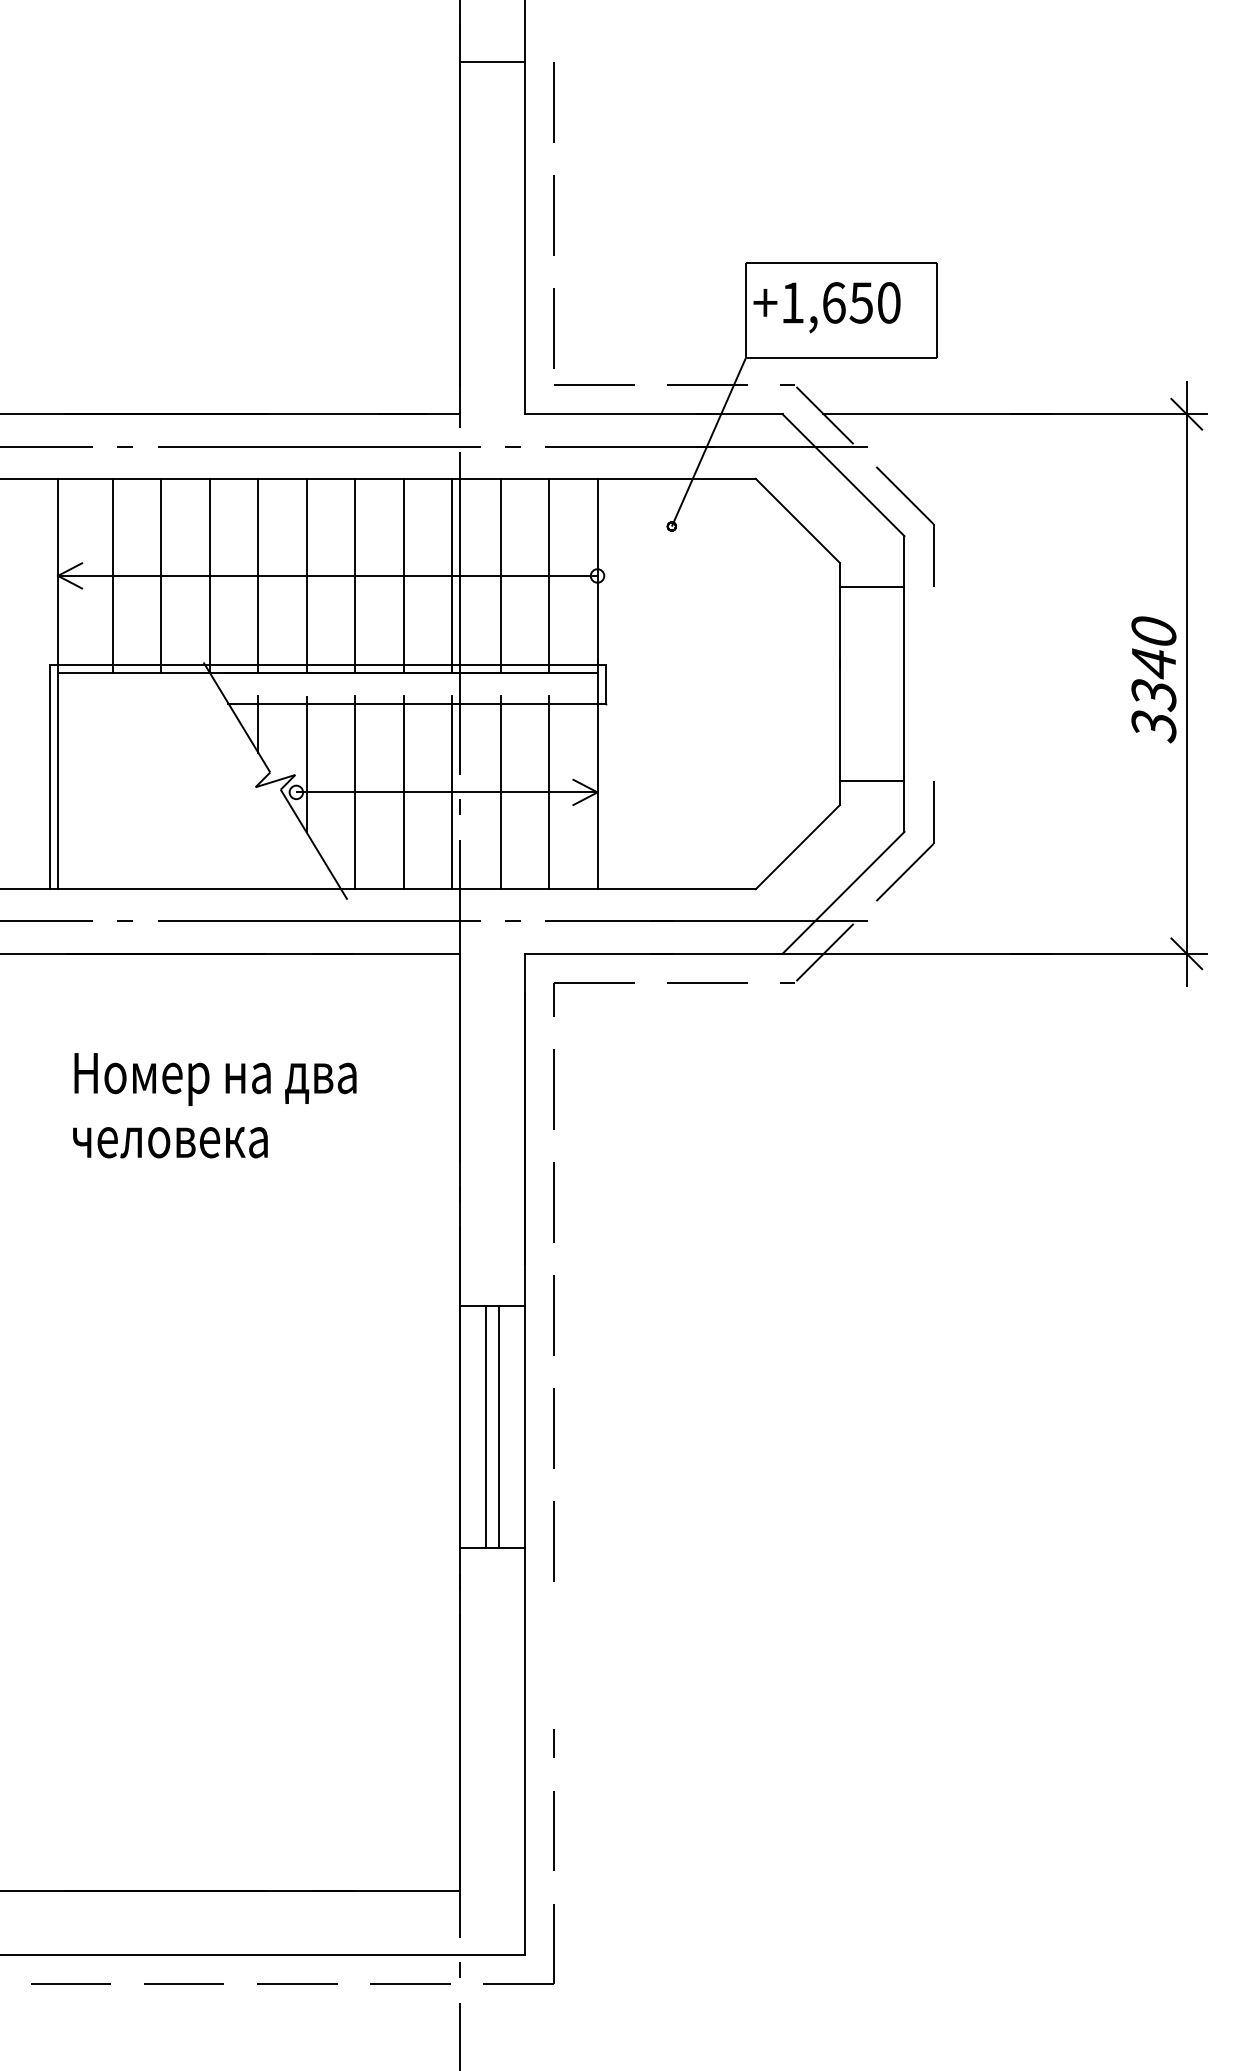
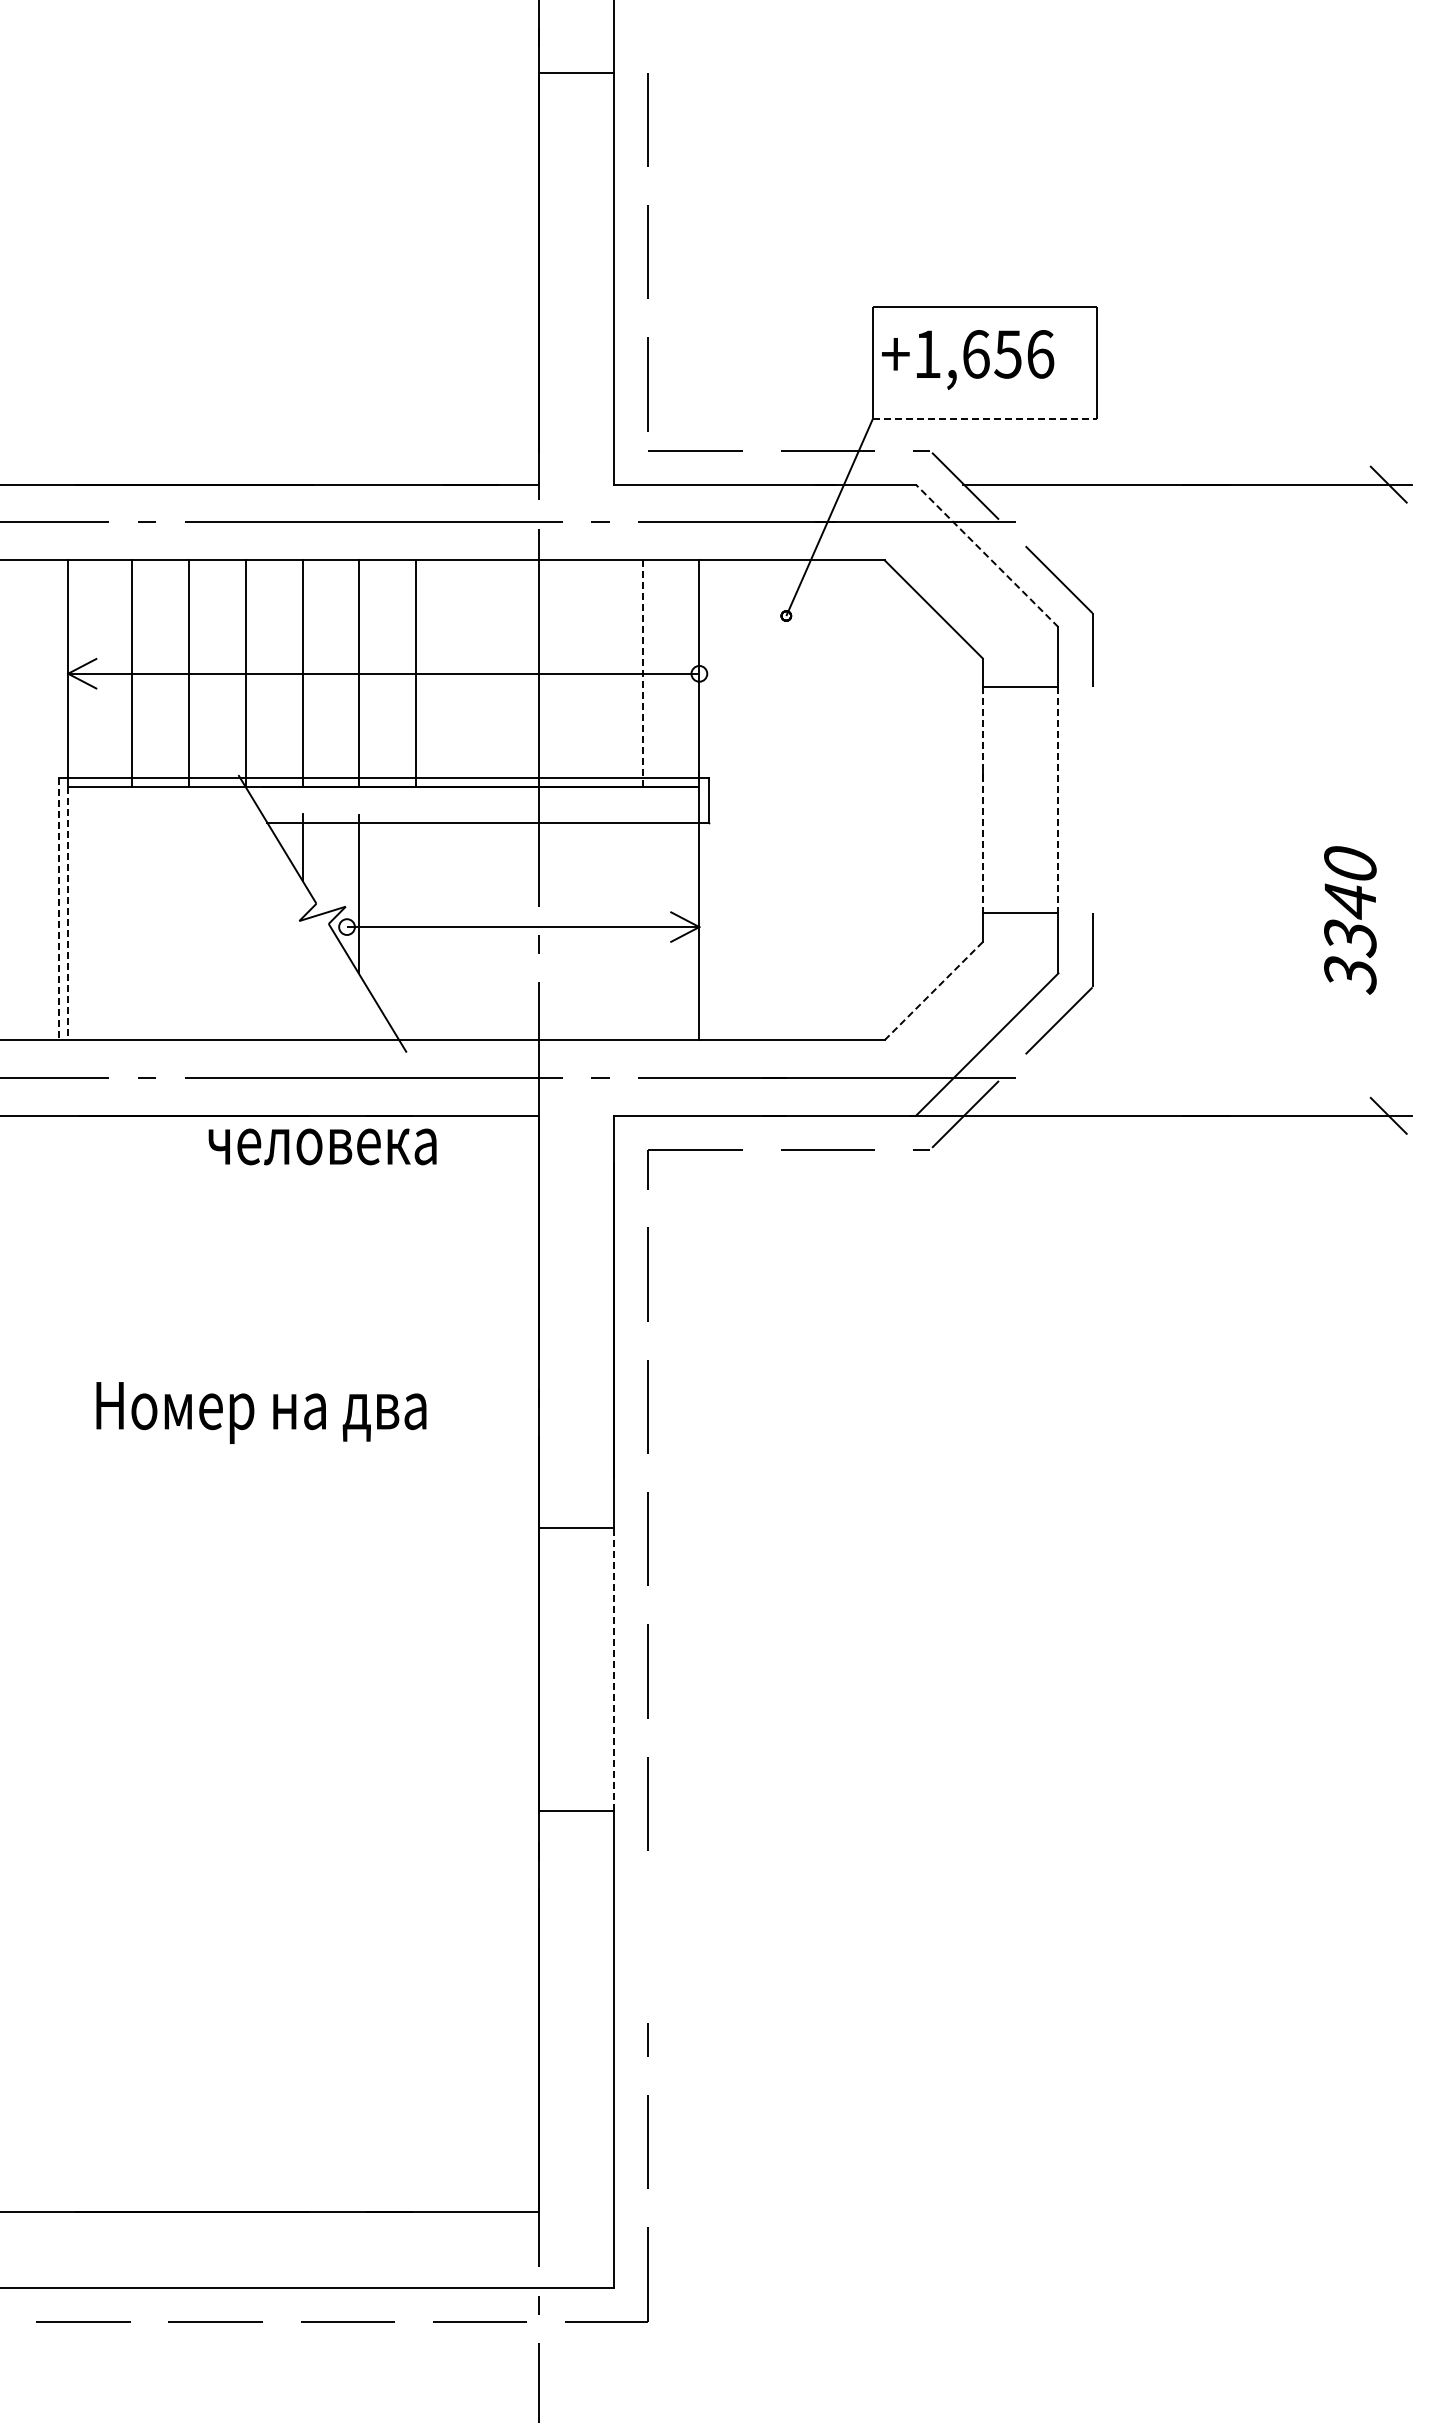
text: (889, 303) -> (1040, 354), +1,650 -> +1,656
line: (841, 358) -> (984, 419), solid -> dashed
line: (843, 474) -> (987, 555), solid -> dashed
line: (403, 575) -> (472, 673), removed
line: (452, 575) -> (529, 673), removed
line: (500, 575) -> (585, 673), removed
line: (548, 576) -> (642, 674), solid -> dashed
text: (1154, 679) -> (1350, 920), moved
line: (1186, 683) -> (1388, 799), removed
line: (839, 684) -> (982, 800), solid -> dashed
line: (904, 684) -> (1058, 800), solid -> dashed
line: (49, 777) -> (58, 909), solid -> dashed
line: (58, 780) -> (68, 913), solid -> dashed
line: (354, 791) -> (415, 926), removed
line: (403, 791) -> (472, 926), removed
line: (452, 791) -> (529, 926), removed
line: (500, 791) -> (585, 926), removed
line: (548, 791) -> (642, 926), removed
line: (797, 847) -> (933, 991), solid -> dashed
text: (215, 1079) -> (261, 1412), moved
text: (170, 1142) -> (322, 1146), moved
line: (486, 1426) -> (569, 1669), removed
line: (499, 1426) -> (584, 1669), removed
line: (524, 1426) -> (614, 1669), solid -> dashed

